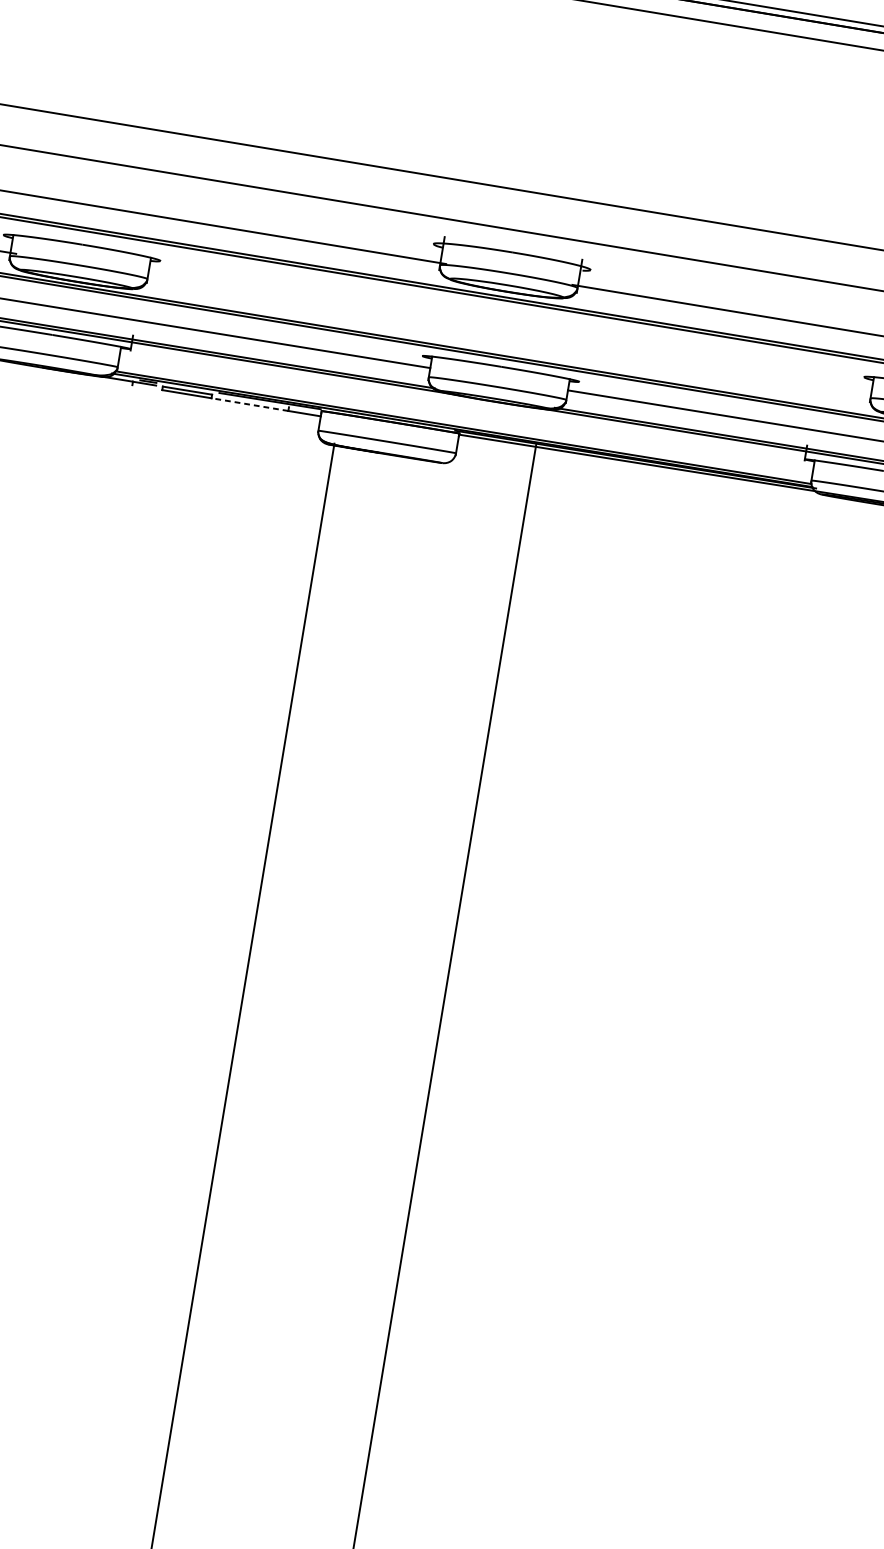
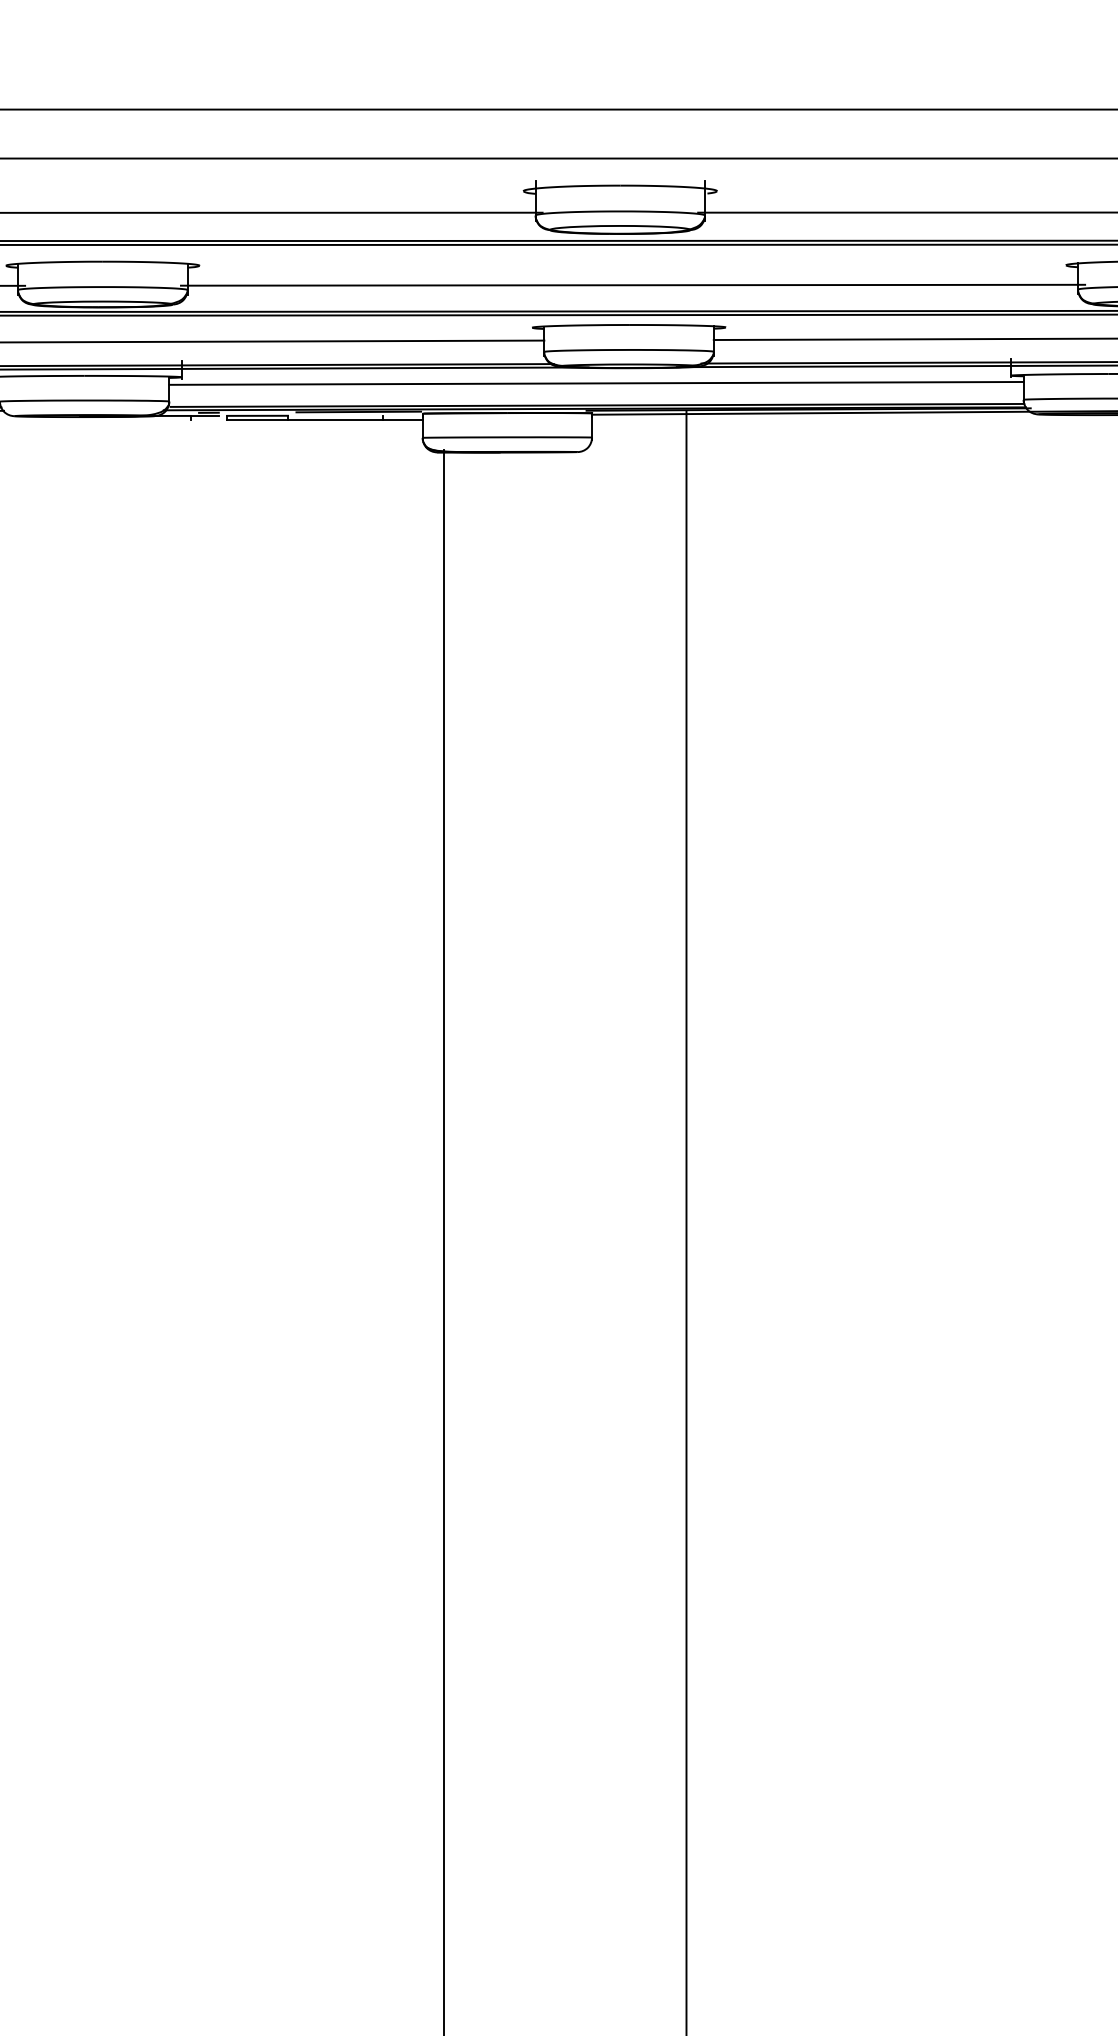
line: (509, 334) -> (632, 284), added
line: (249, 404) -> (334, 420), dashed -> solid
line: (467, 409) -> (596, 382), added

